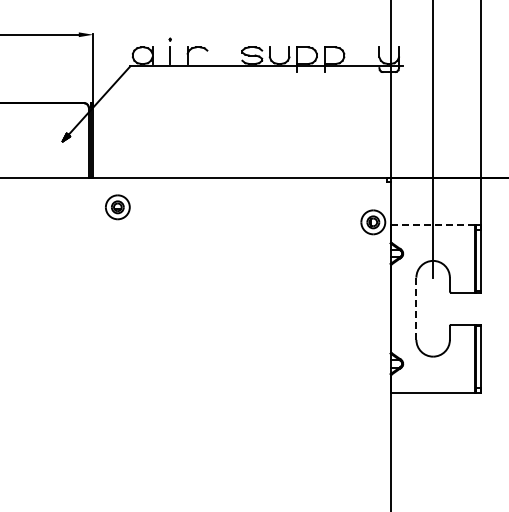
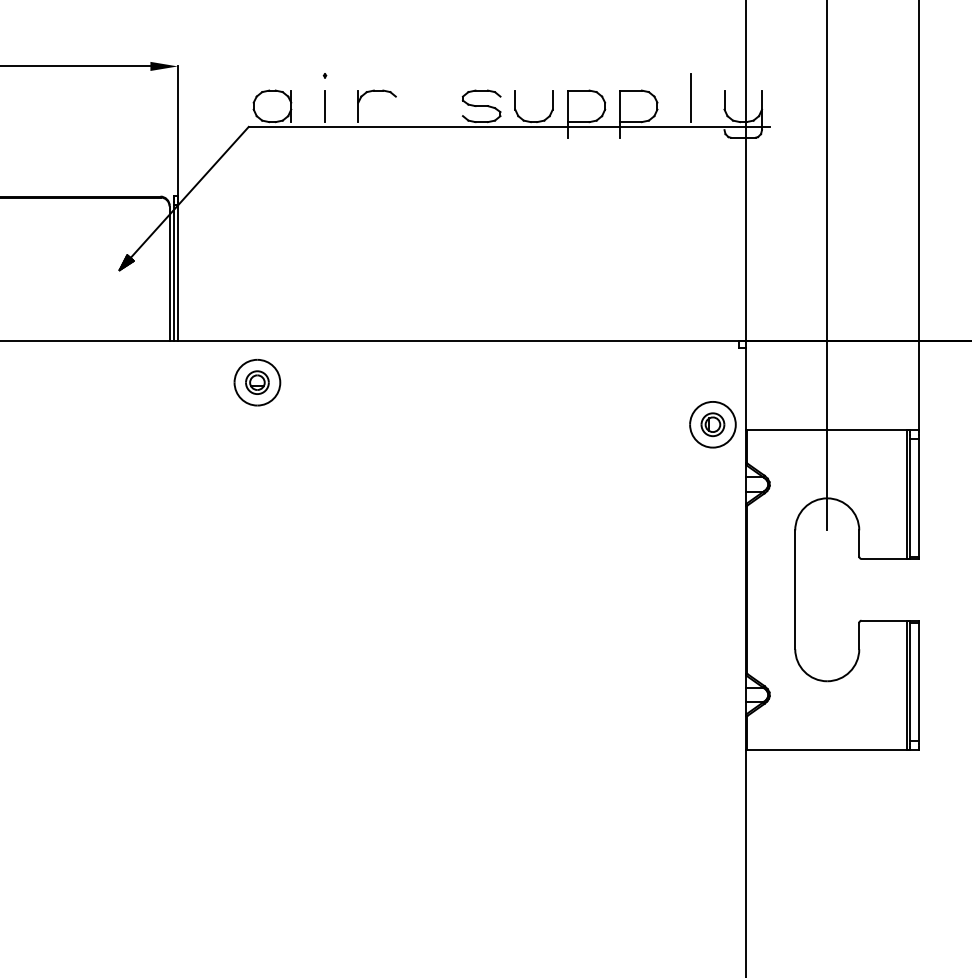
line: (361, 50) -> (690, 96), added
part: (117, 207) -> (256, 382), moved
line: (433, 225) -> (827, 430), dashed -> solid
line: (416, 308) -> (795, 589), dashed -> solid

